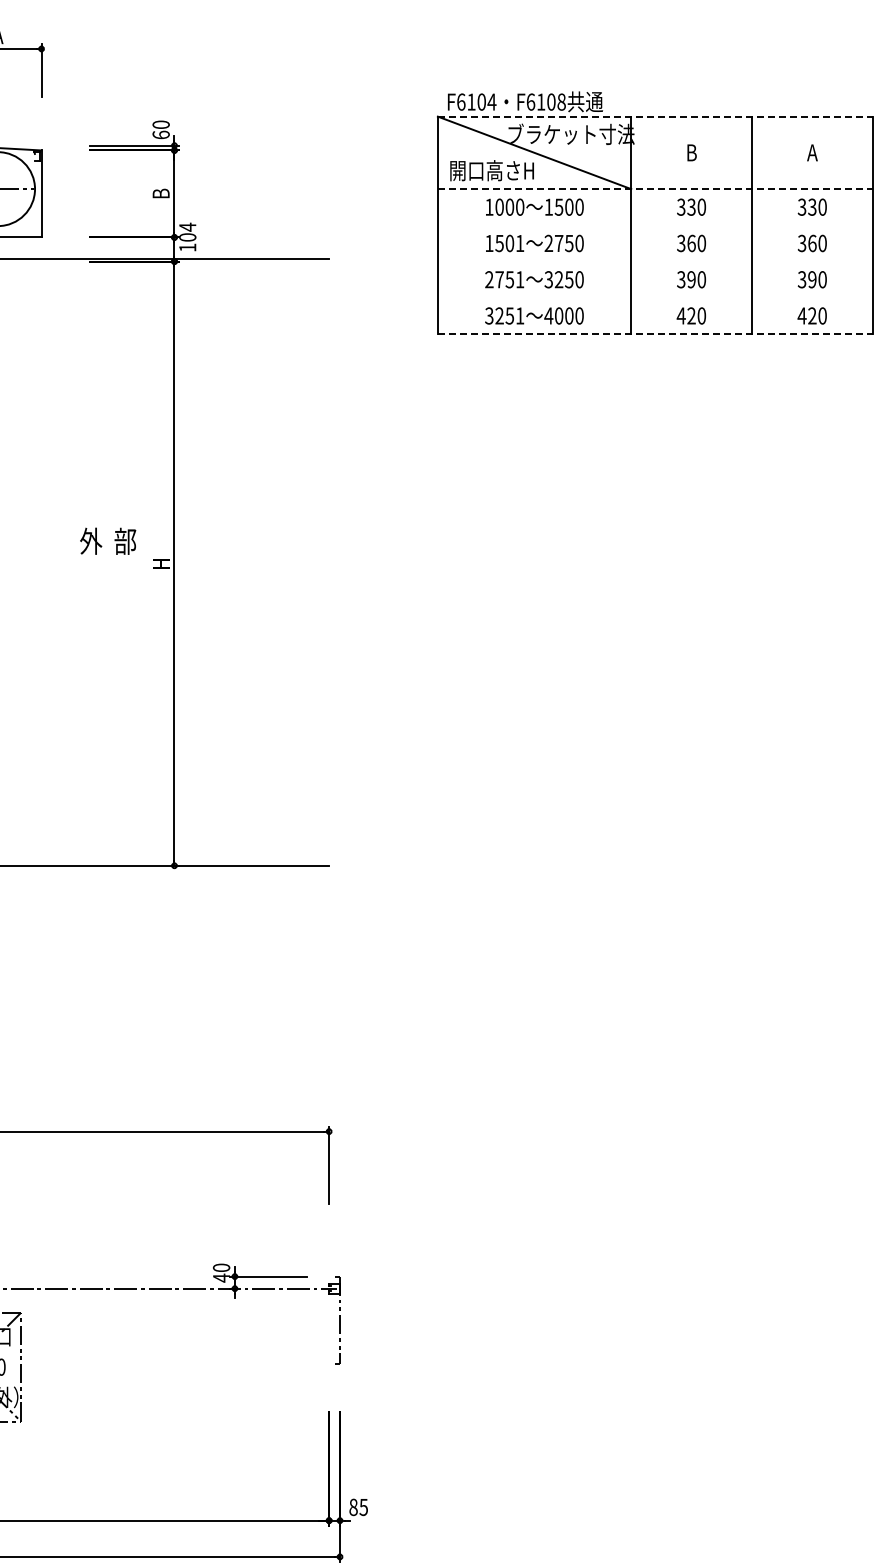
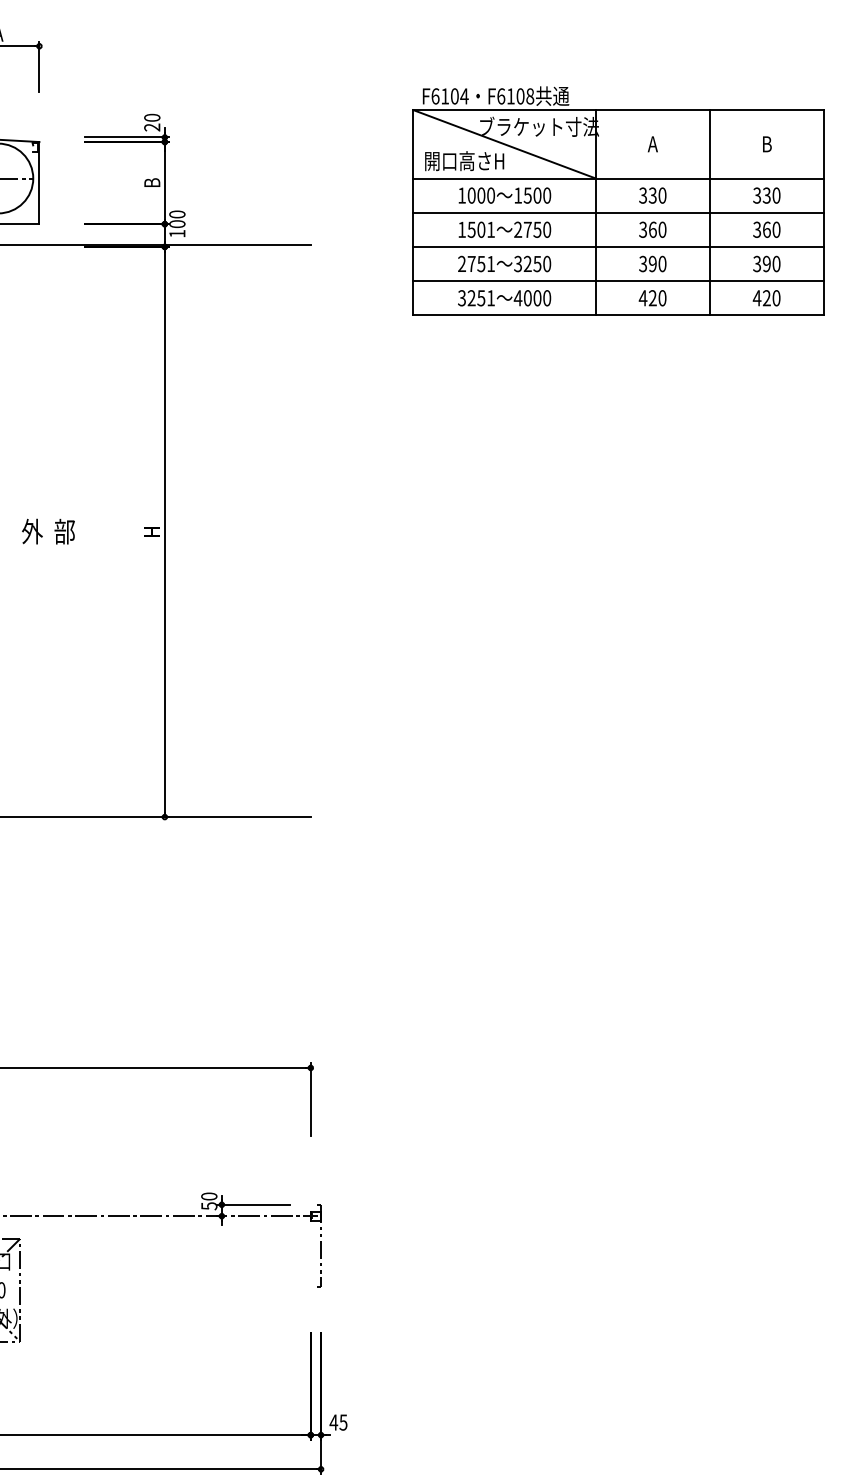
line: (655, 116) -> (618, 109), dashed -> solid
text: (160, 134) -> (151, 126), 60 -> 20
text: (691, 152) -> (652, 143), B -> A
text: (812, 152) -> (766, 143), A -> B
line: (655, 189) -> (618, 178), dashed -> solid
line: (654, 225) -> (617, 212), added
text: (187, 226) -> (177, 213), 104 -> 100
line: (654, 261) -> (617, 246), added
line: (654, 297) -> (617, 280), added
line: (655, 334) -> (618, 315), dashed -> solid
text: (108, 540) -> (48, 530), moved
text: (221, 1277) -> (209, 1205), 40 -> 50
text: (353, 1507) -> (333, 1422), 85 -> 45

